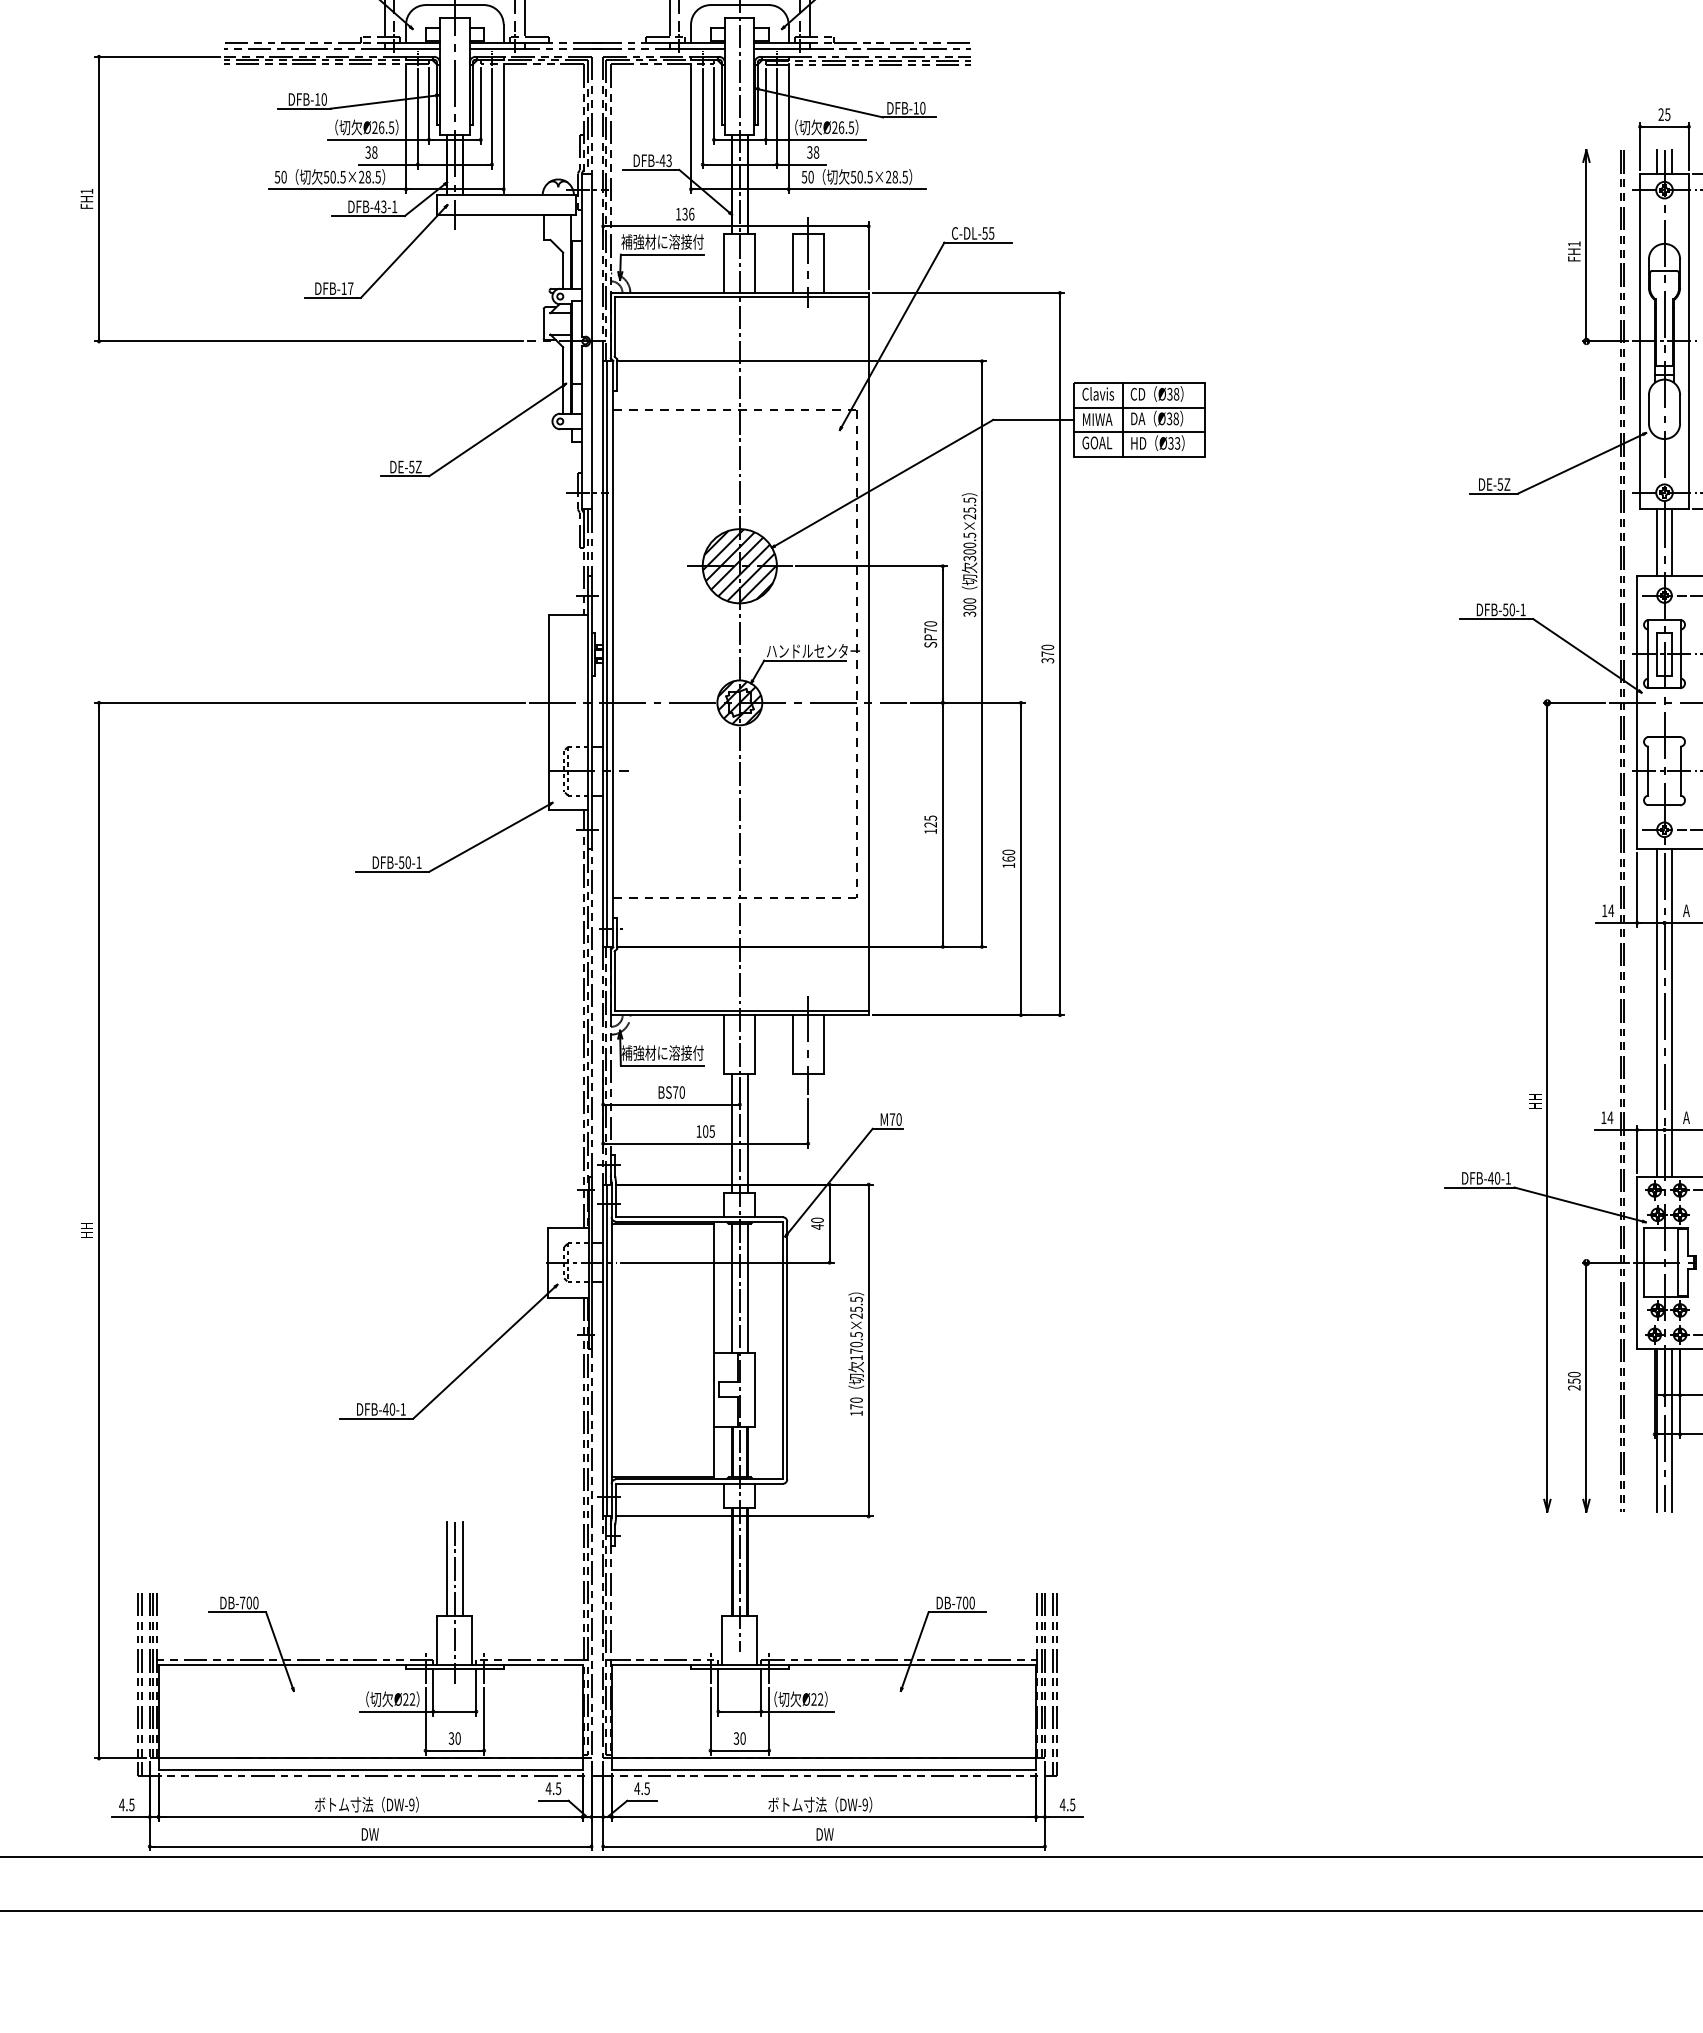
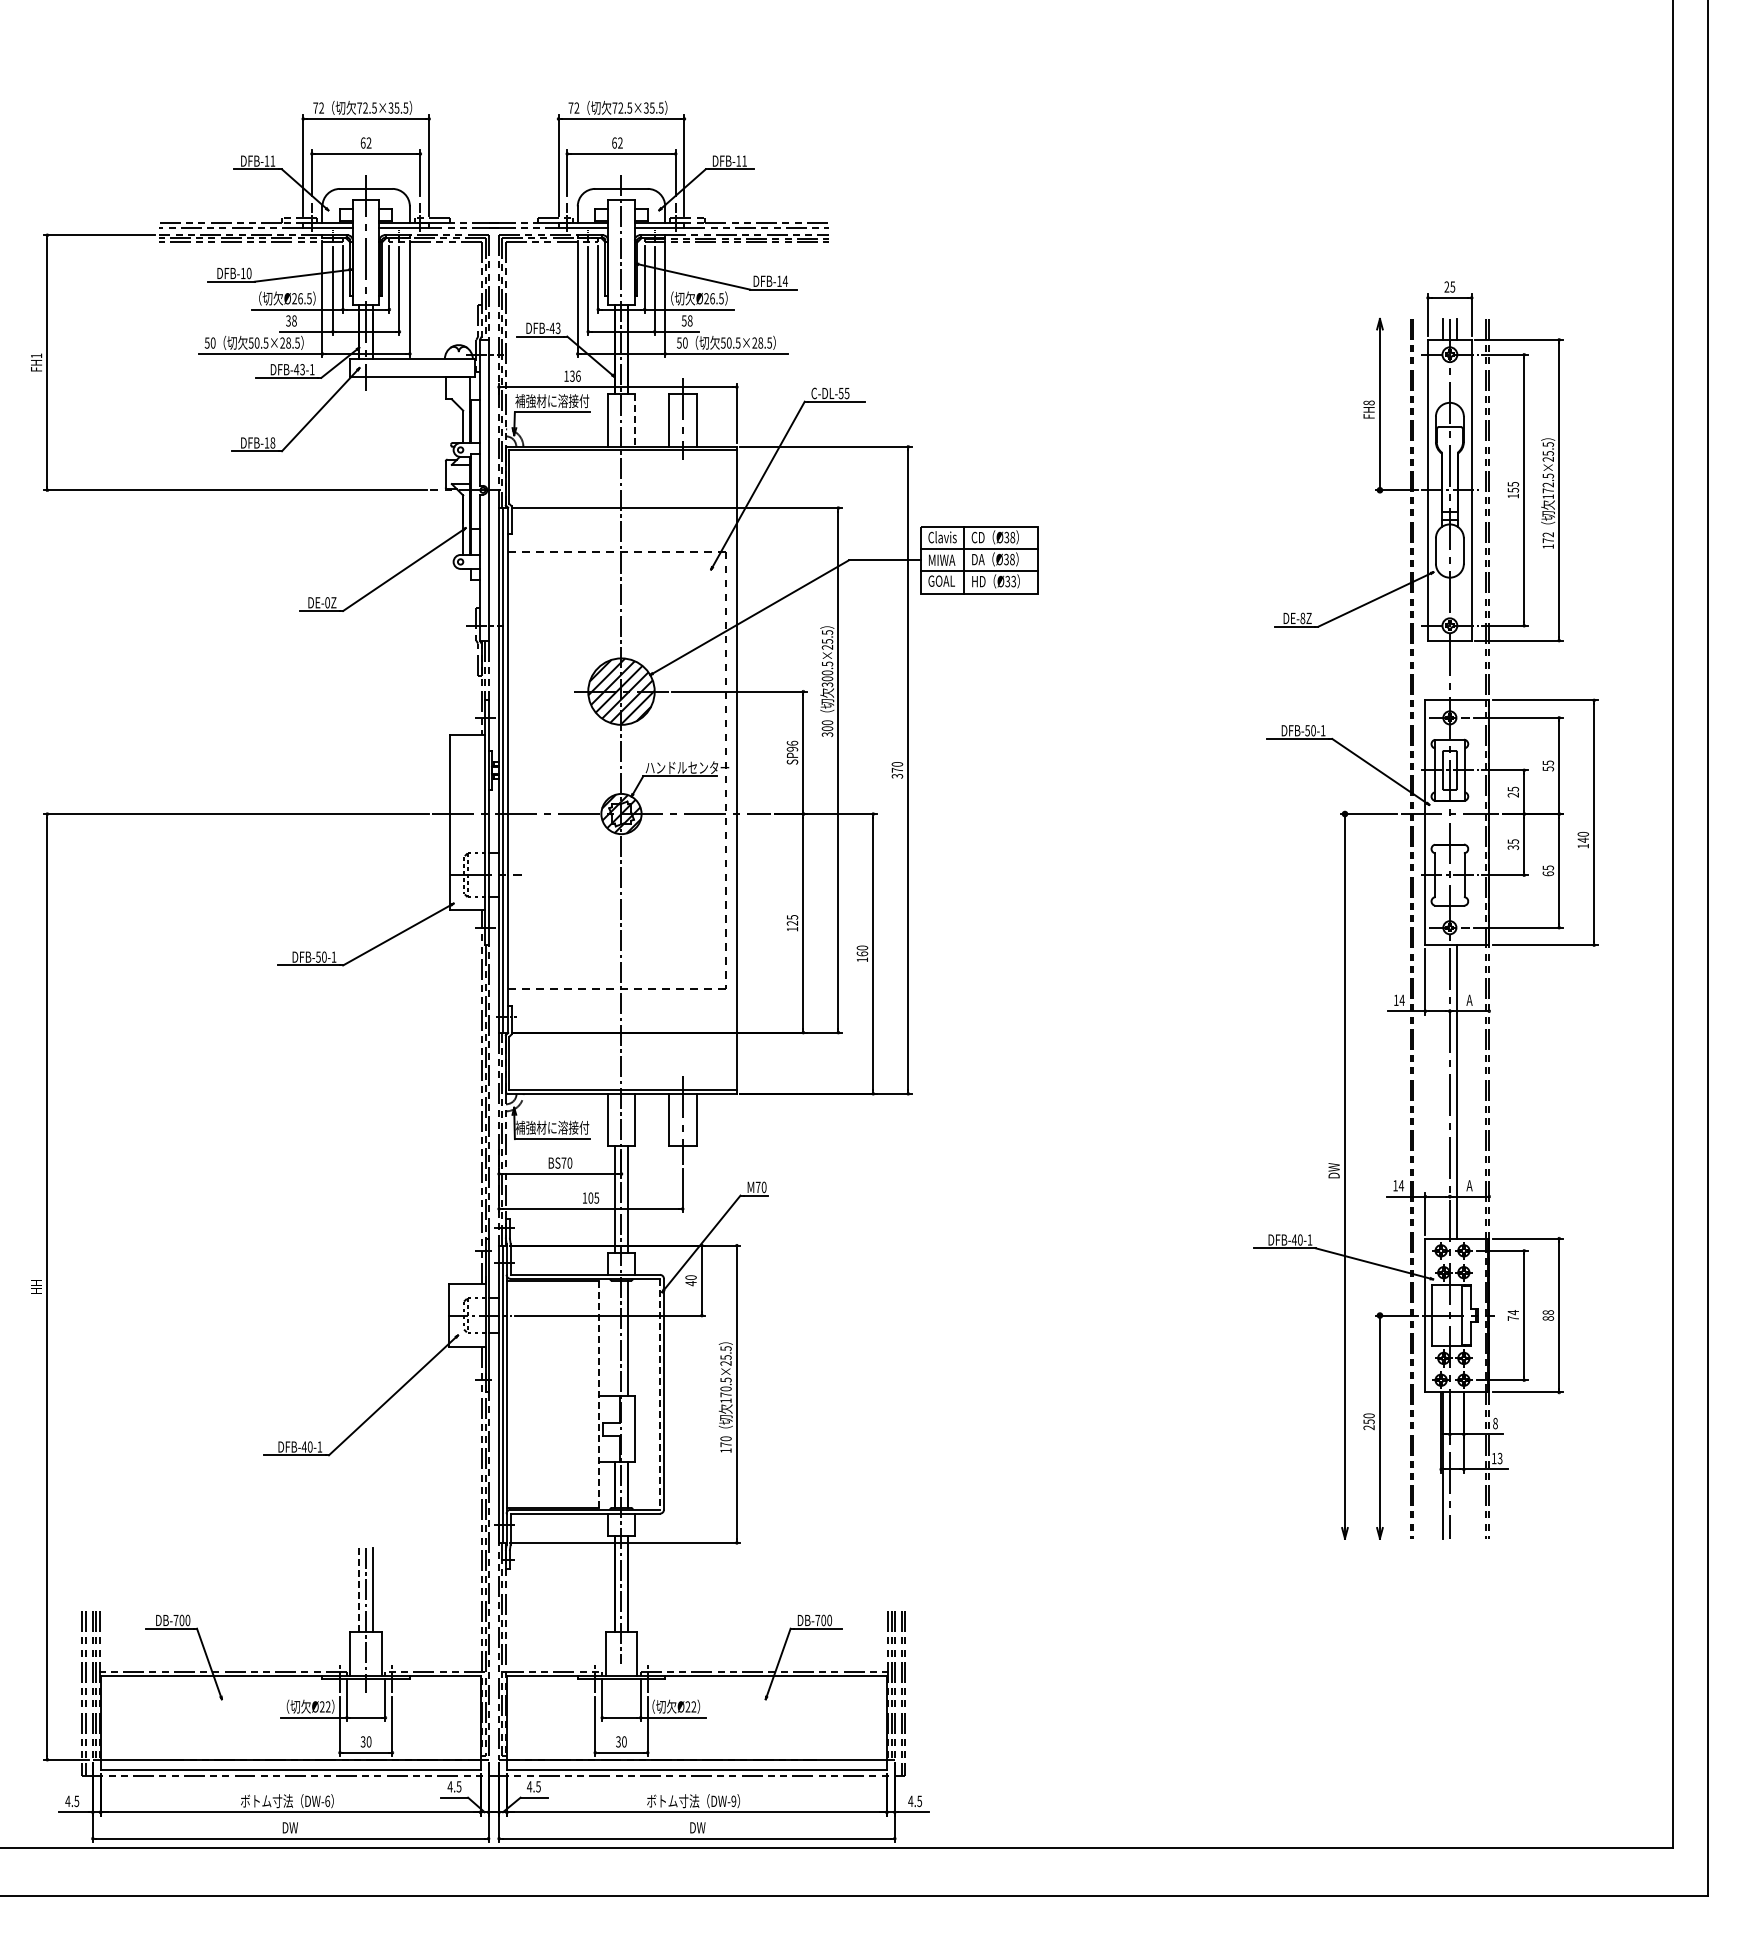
text: (921, 108) -> (784, 281), DFB-10 -> DFB-14
text: (810, 150) -> (684, 319), 38 -> 58
text: (1573, 243) -> (1368, 402), FH1 -> FH8
line: (755, 264) -> (635, 421), solid -> dashed
text: (350, 288) -> (272, 442), DFB-17 -> DFB-18
text: (411, 466) -> (327, 602), DE-5Z -> DE-0Z
text: (1499, 483) -> (1302, 617), DE-5Z -> DE-8Z
line: (1656, 542) -> (1442, 670), removed
line: (1671, 542) -> (1456, 670), removed
text: (930, 626) -> (792, 745), SP70 -> SP96
line: (1656, 1012) -> (1442, 1091), removed
text: (1534, 1100) -> (1333, 1170), HH -> DW
line: (732, 1288) -> (614, 1338), removed
line: (714, 1350) -> (598, 1394), solid -> dashed
line: (782, 1350) -> (659, 1394), solid -> dashed
line: (1671, 1430) -> (1456, 1465), removed
line: (447, 1569) -> (359, 1590), solid -> dashed
text: (411, 1803) -> (327, 1800), DW-9 -> DW-6

